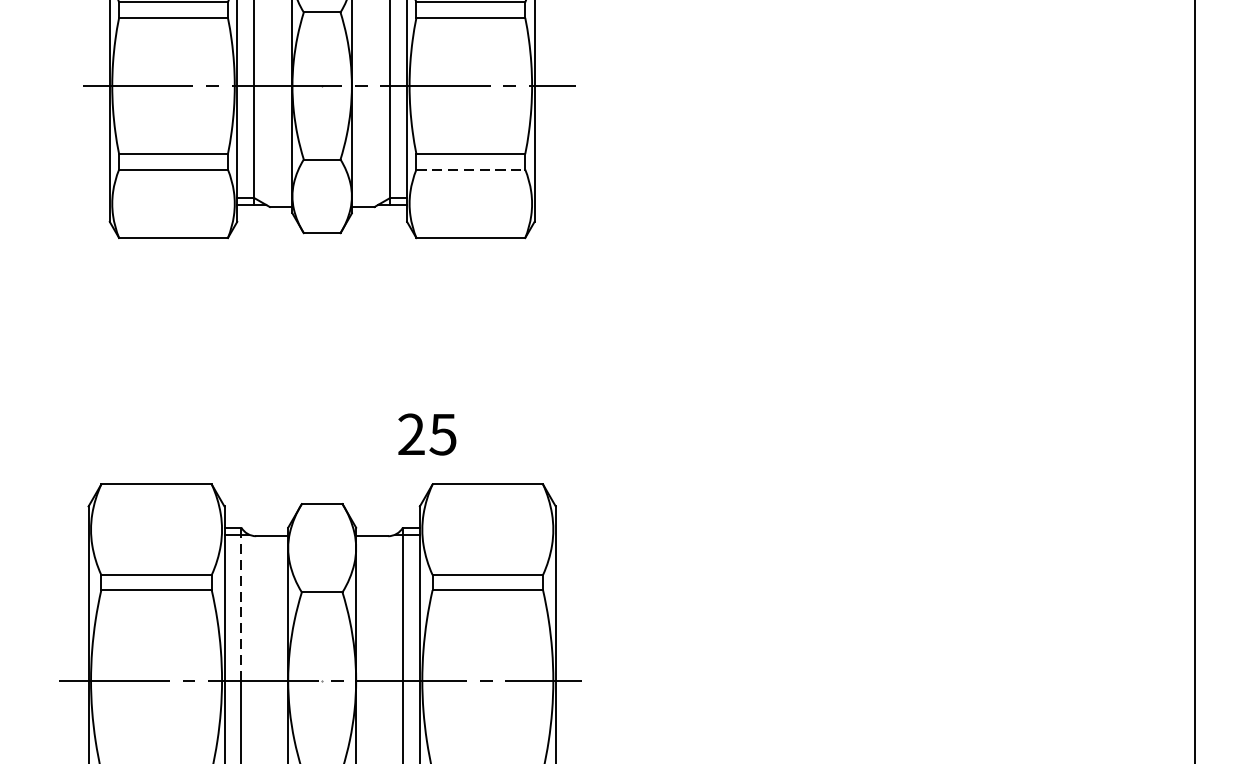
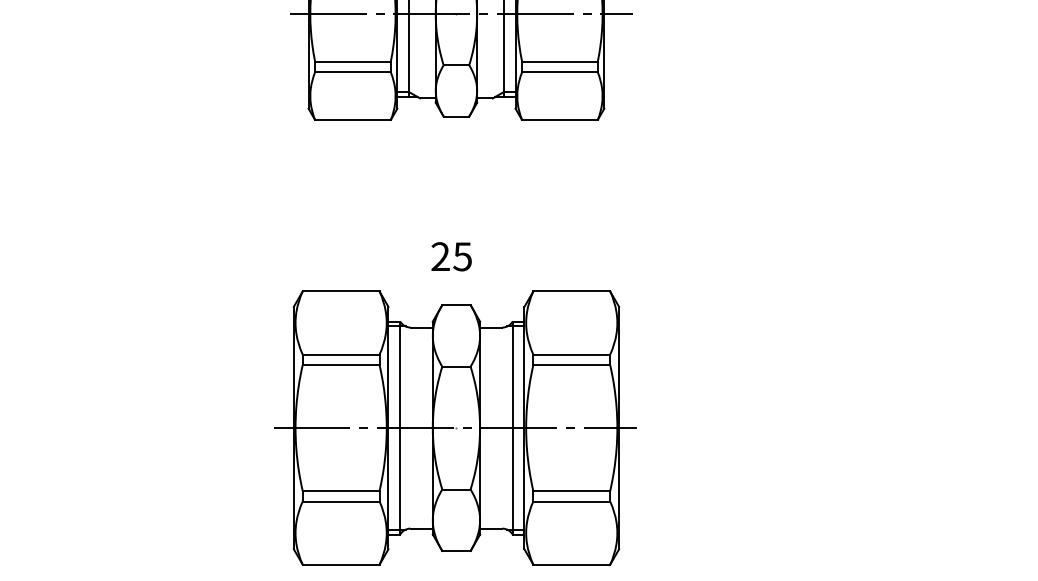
line: (470, 169) -> (559, 72), dashed -> solid
text: (427, 434) -> (451, 256), moved
line: (241, 603) -> (400, 374), dashed -> solid

